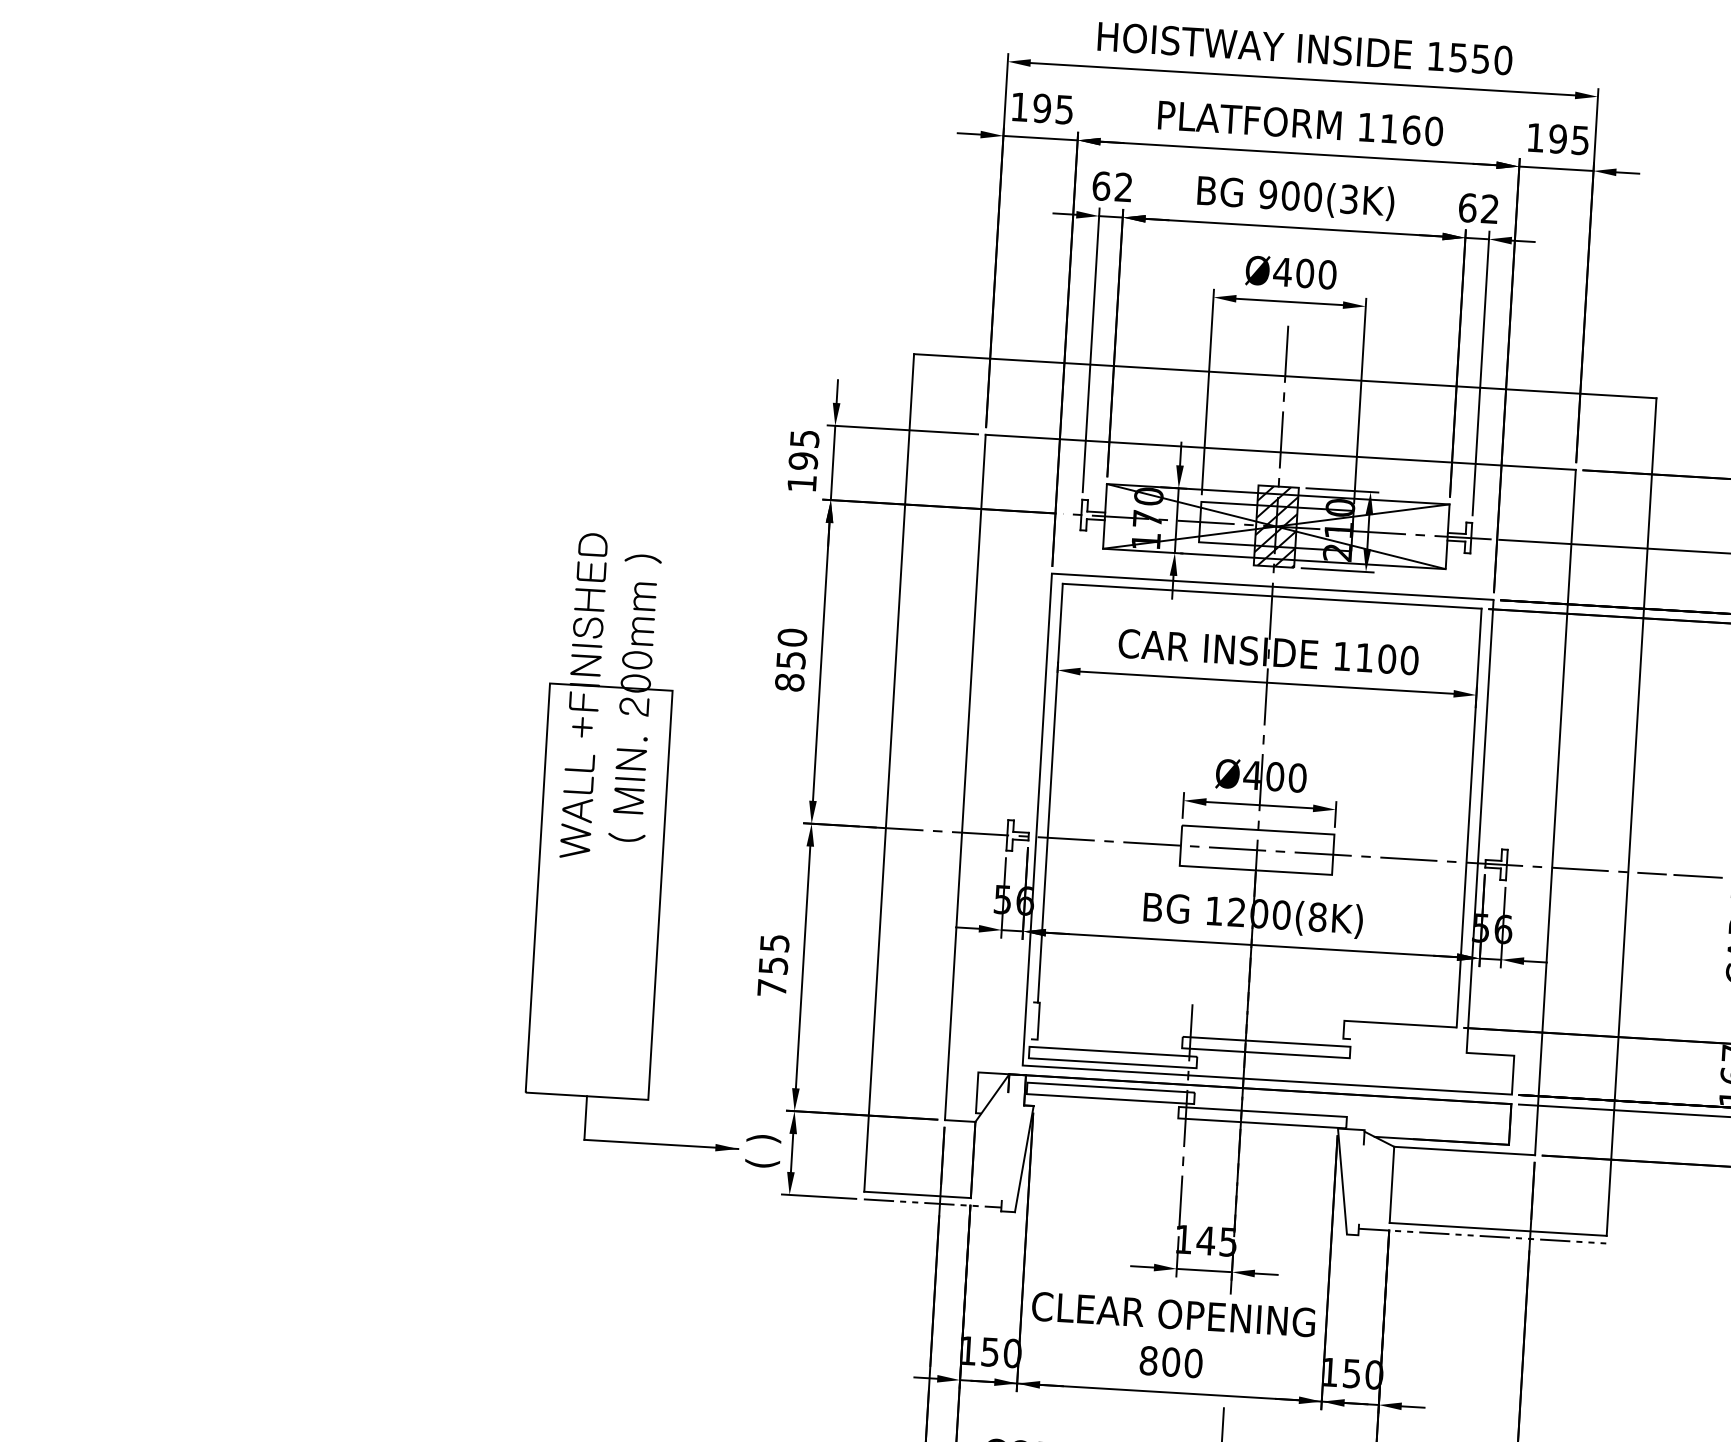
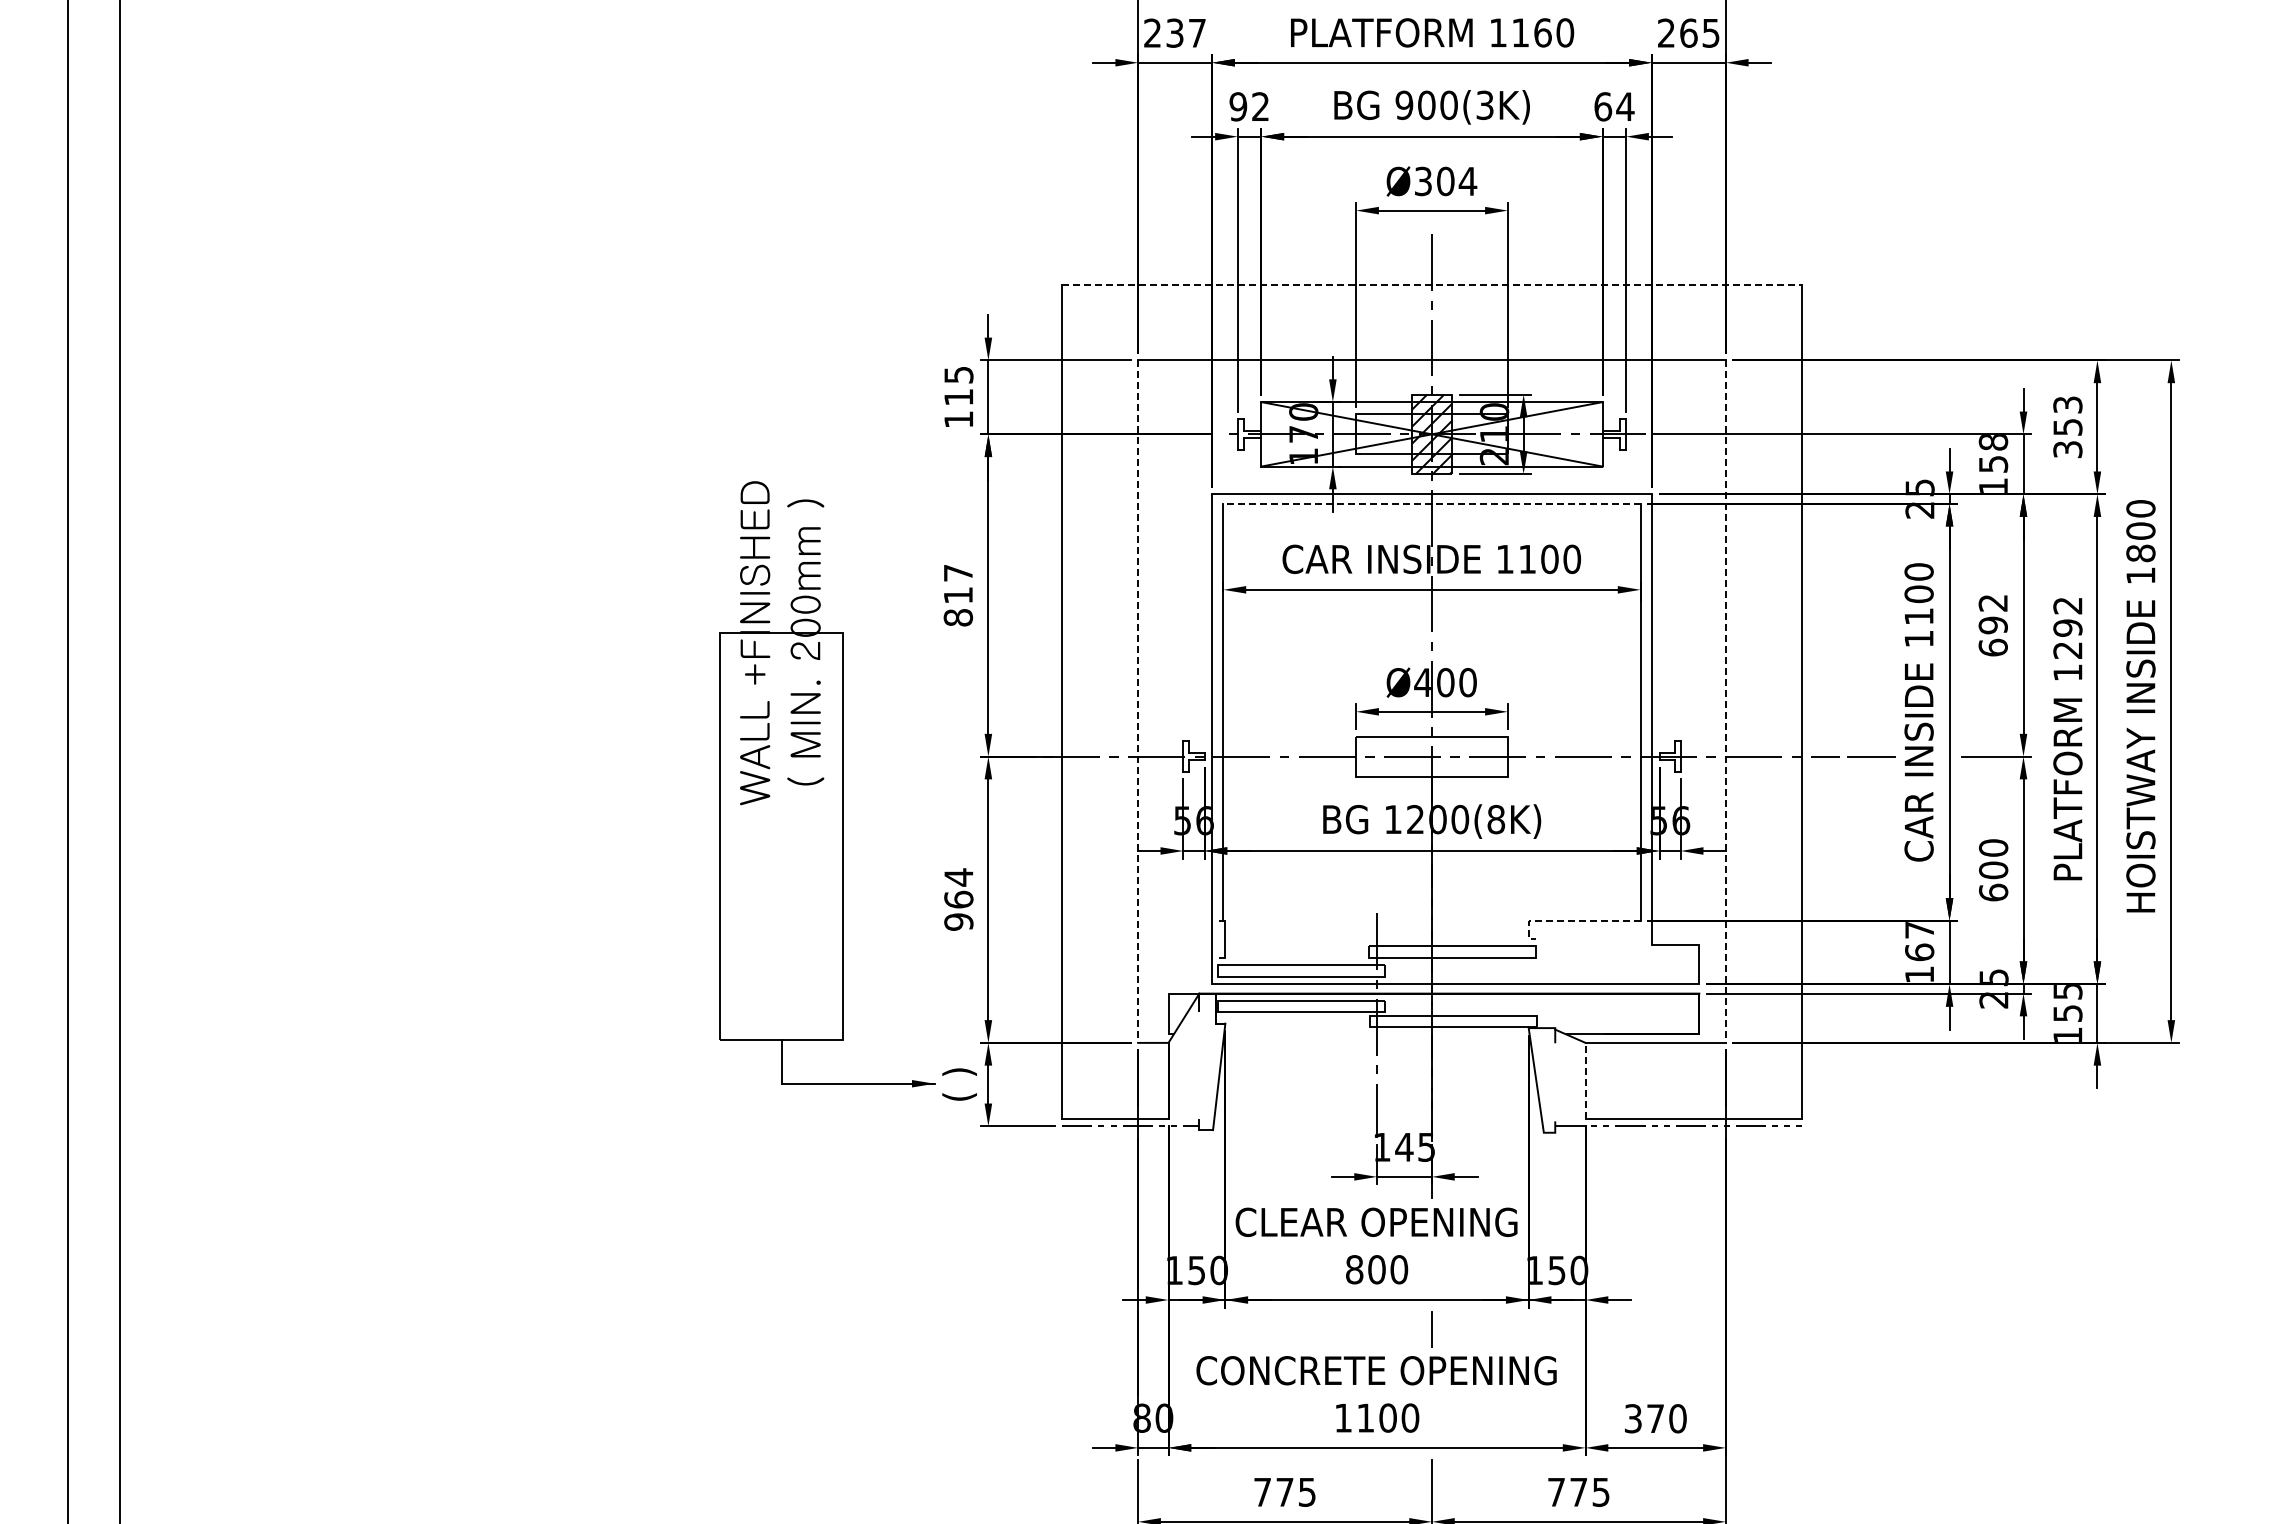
text: (1041, 107) -> (1174, 32), 195 -> 237
text: (1546, 137) -> (1677, 32), 195 -> 265
text: (1101, 185) -> (1238, 106), 62 -> 92
text: (1490, 208) -> (1625, 106), 62 -> 64
text: (1304, 273) -> (1445, 181), Ø400 -> Ø304
line: (1285, 376) -> (1432, 284), solid -> dashed
text: (803, 461) -> (958, 397), 195 -> 115
line: (1272, 596) -> (1432, 503), solid -> dashed
text: (791, 648) -> (958, 583), 850 -> 817
line: (965, 778) -> (1138, 702), solid -> dashed
line: (1555, 813) -> (1725, 702), solid -> dashed
text: (773, 965) -> (958, 899), 755 -> 964
line: (1386, 1023) -> (1570, 920), solid -> dashed
line: (1391, 1184) -> (1585, 1080), solid -> dashed

